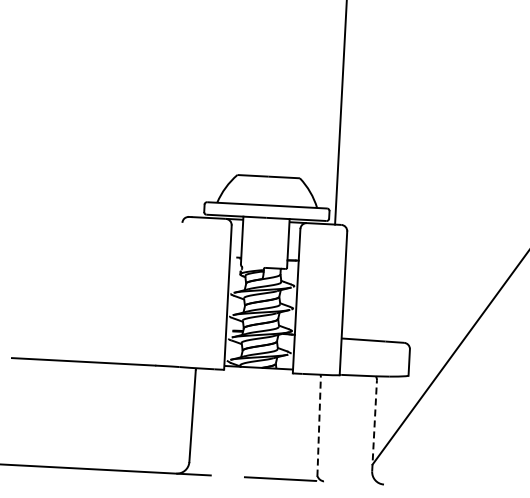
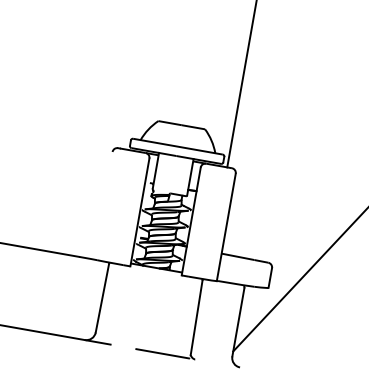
line: (374, 425) -> (238, 322), dashed -> solid
line: (319, 426) -> (196, 317), dashed -> solid

